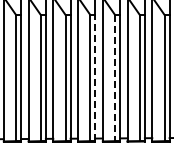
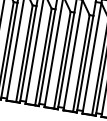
line: (95, 77) -> (47, 57), dashed -> solid
line: (115, 78) -> (62, 60), dashed -> solid

